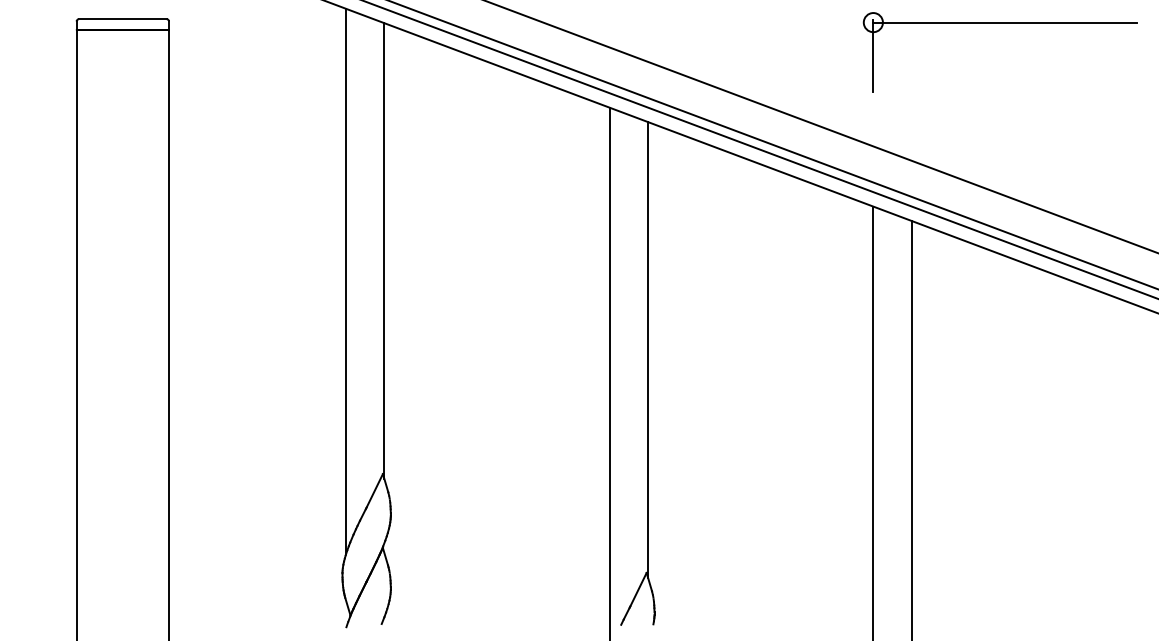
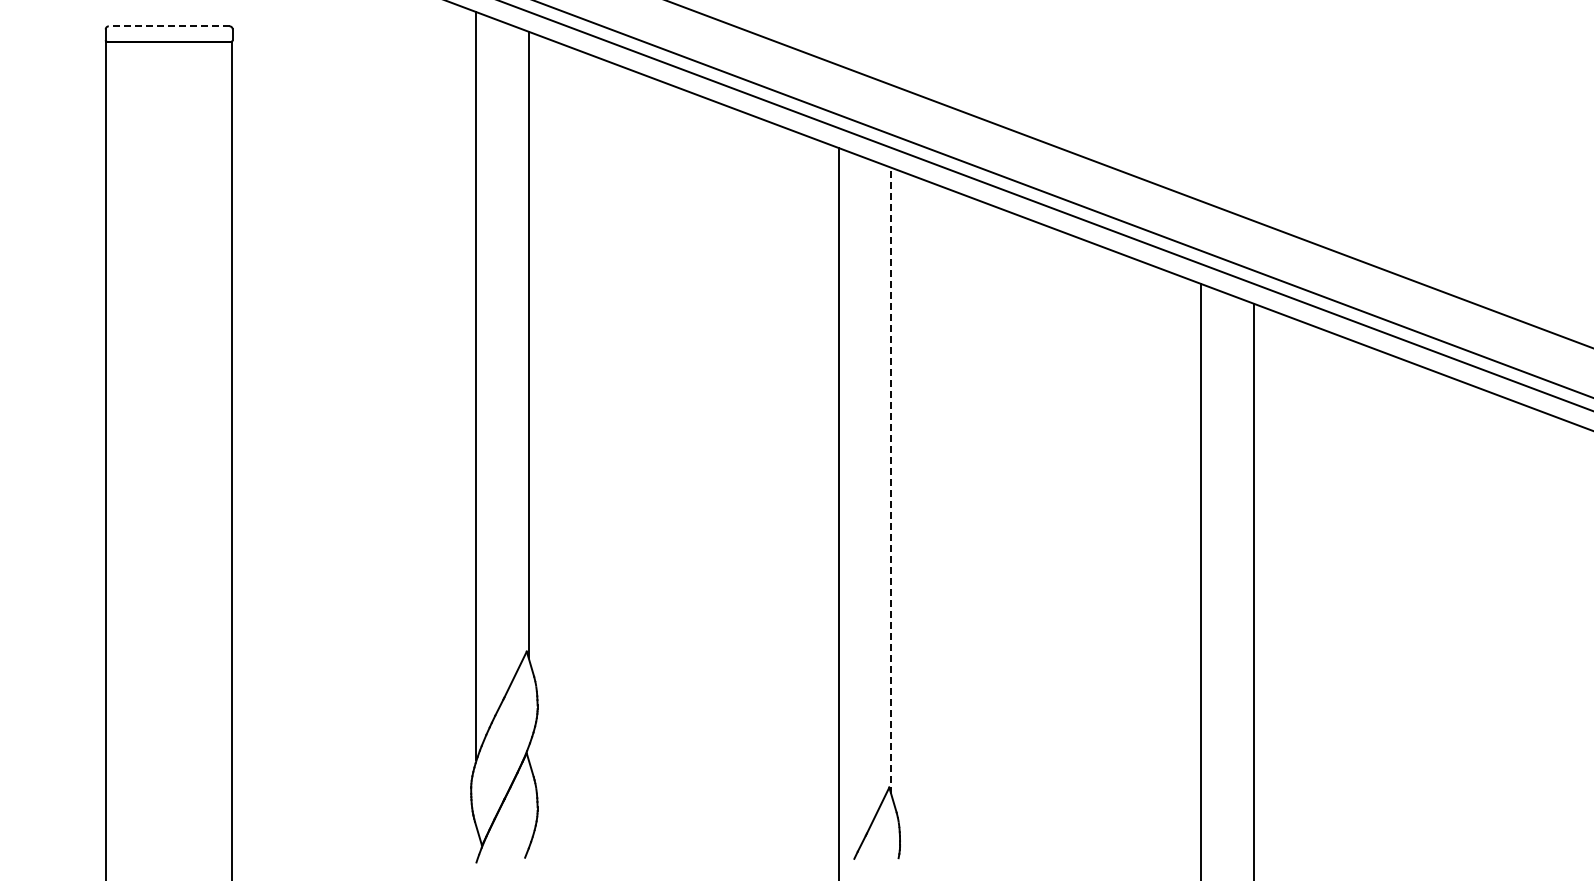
line: (122, 19) -> (168, 26), solid -> dashed
part: (1000, 22) -> (1375, 31), removed
line: (648, 349) -> (891, 480), solid -> dashed

